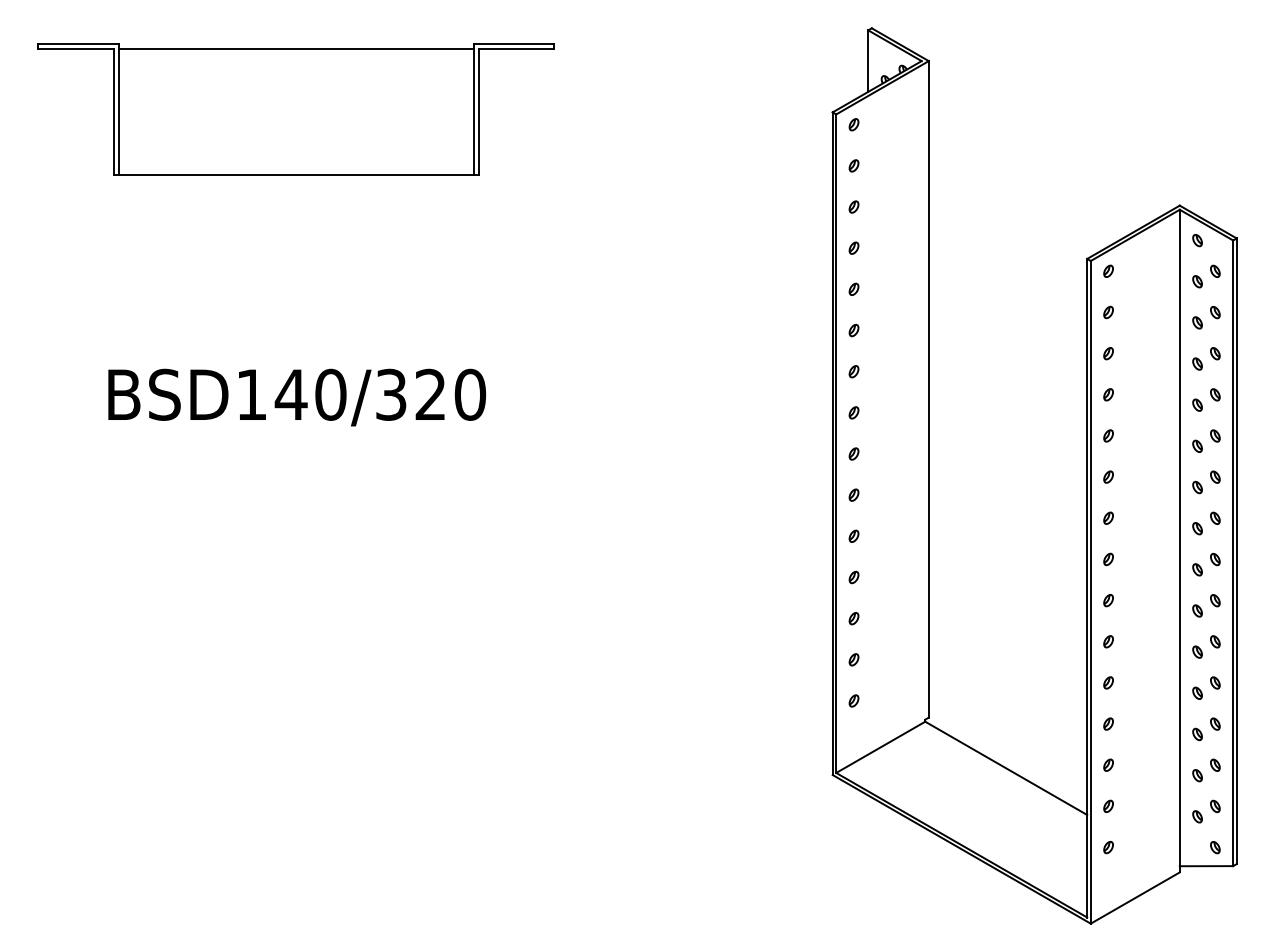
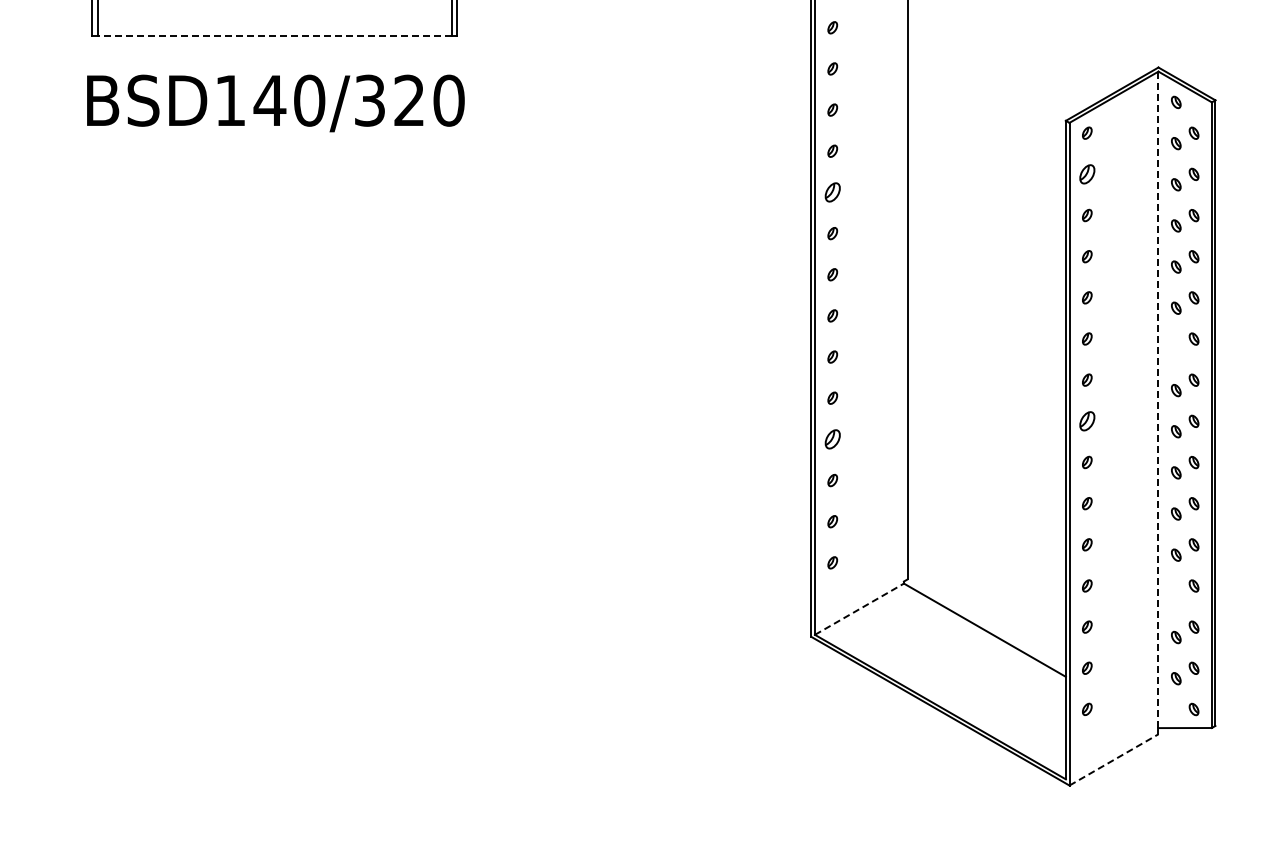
line: (295, 174) -> (274, 36), solid -> dashed
part: (1108, 312) -> (1087, 174), size x1.6
part: (853, 330) -> (832, 192), size x1.6
text: (297, 397) -> (276, 103), moved
part: (1197, 487) -> (1176, 349), removed
line: (1179, 537) -> (1158, 399), solid -> dashed
part: (1108, 559) -> (1087, 421), size x1.6
part: (853, 577) -> (832, 439), size x1.6
part: (1197, 734) -> (1176, 596), removed
line: (881, 747) -> (860, 609), solid -> dashed
line: (1135, 897) -> (1114, 759), solid -> dashed

